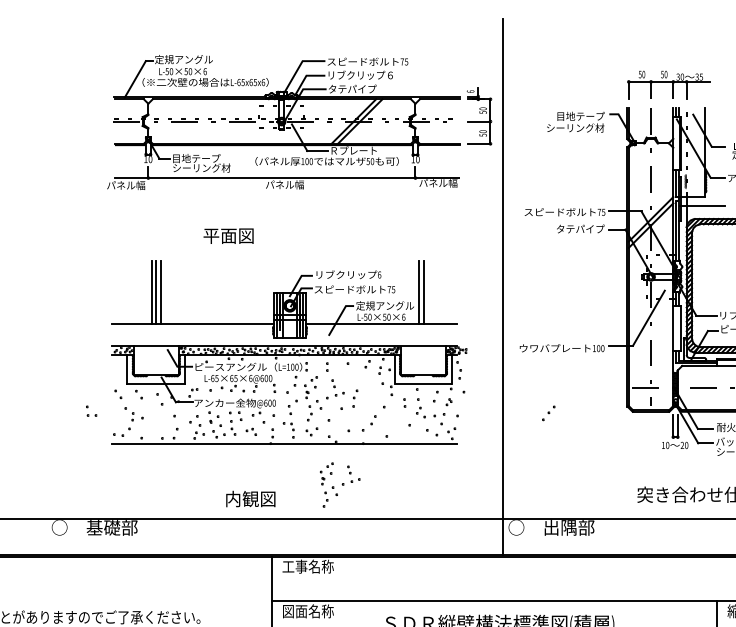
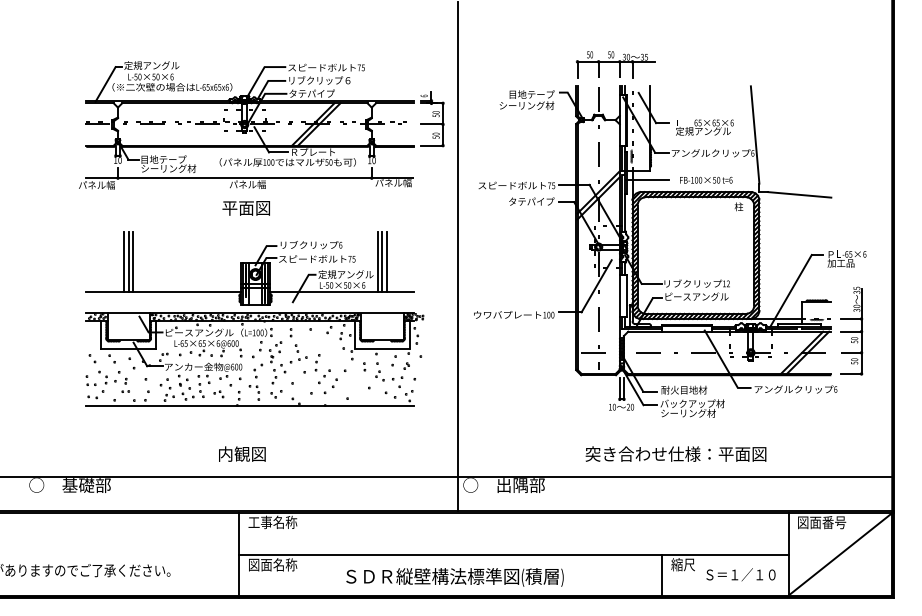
part: (299, 122) -> (261, 125), moved
text: (227, 236) -> (245, 208), moved
line: (427, 292) -> (386, 261), added
part: (90, 411) -> (90, 380), moved
part: (548, 413) -> (324, 376), moved
part: (150, 418) -> (123, 381), added
part: (340, 484) -> (303, 444), removed
text: (250, 498) -> (242, 453), moved

